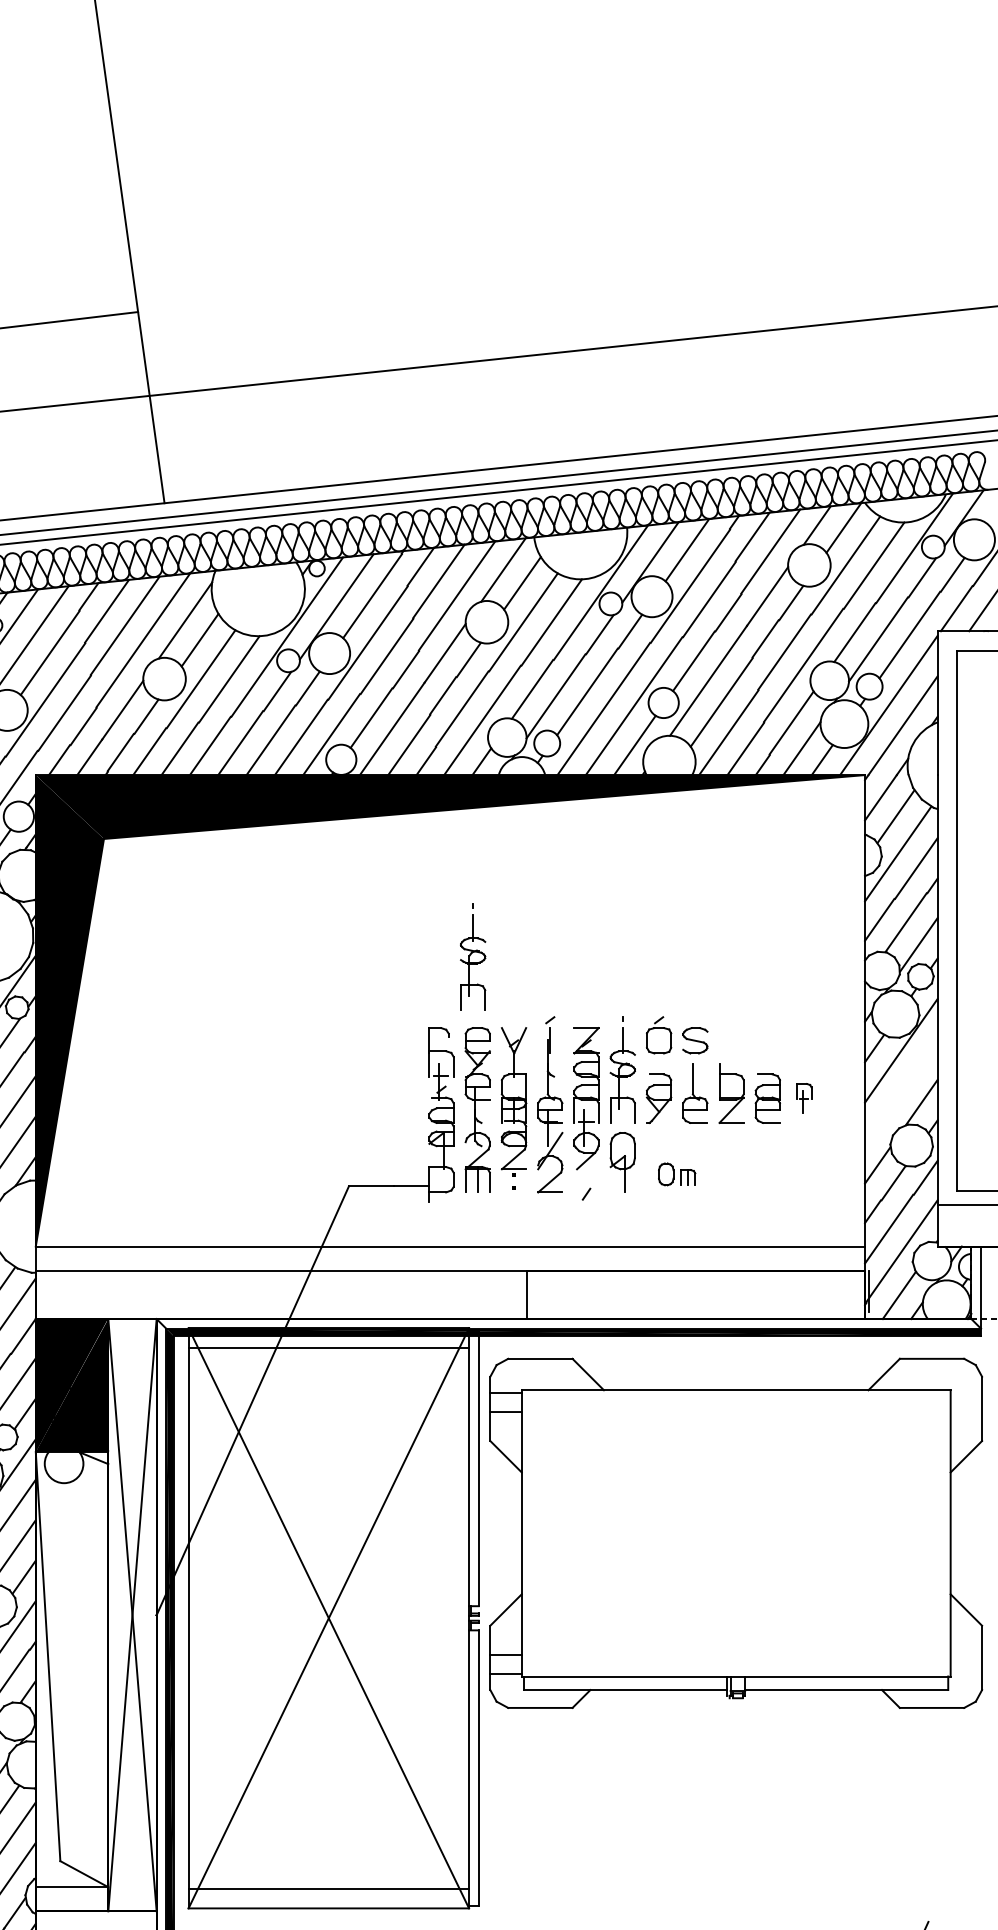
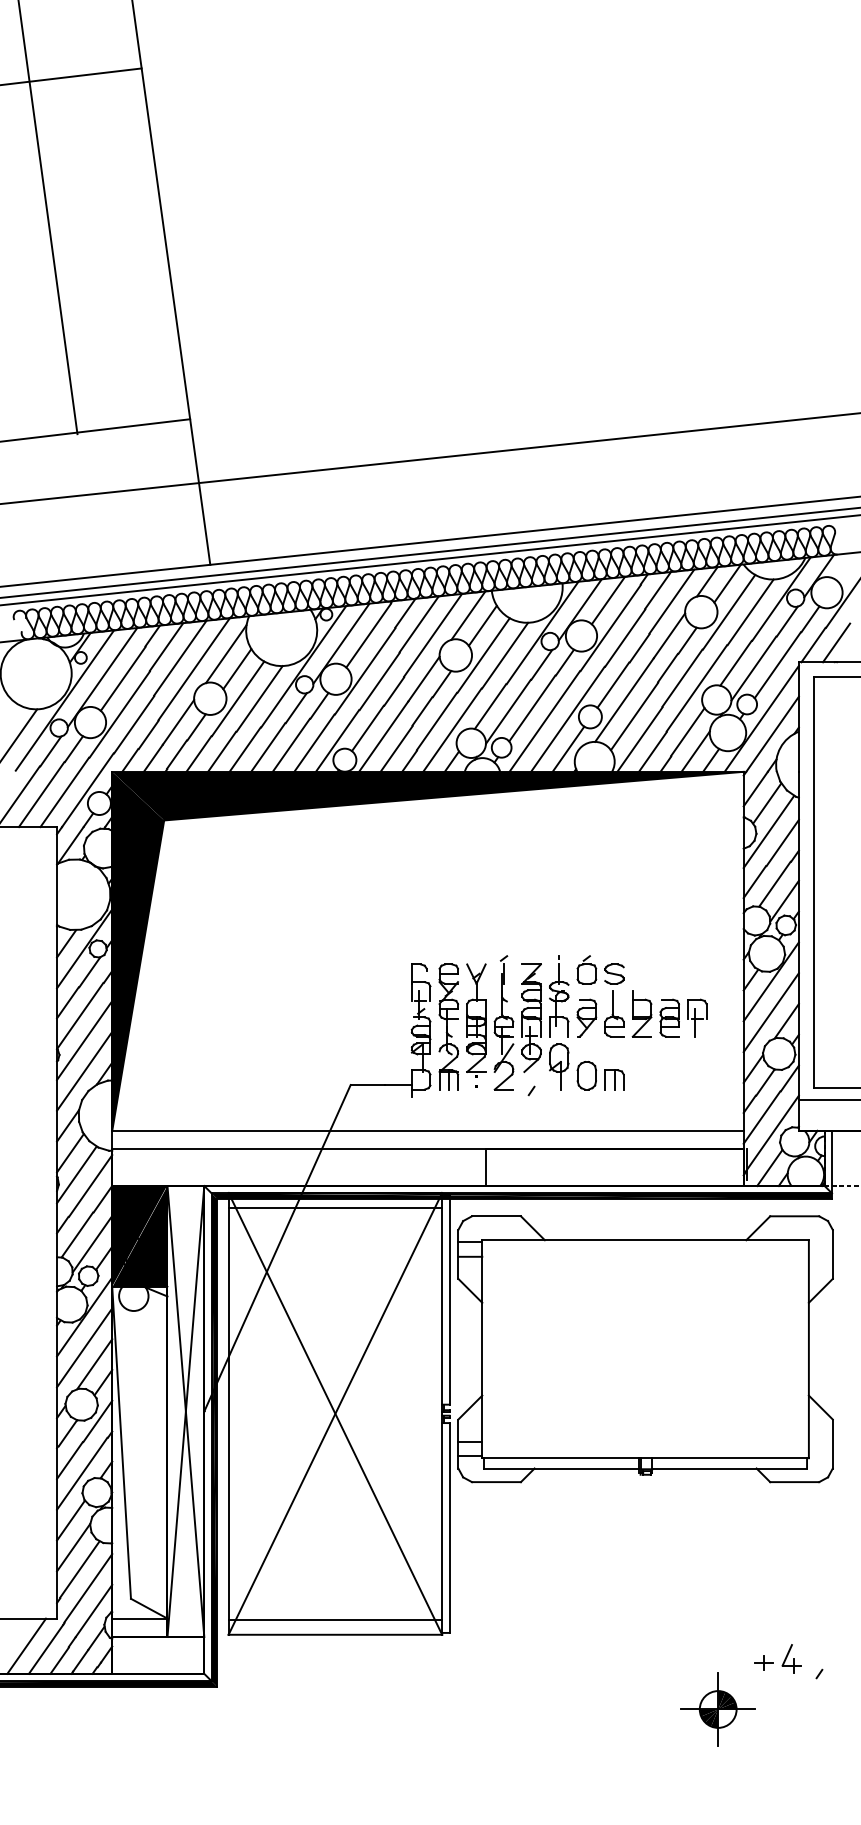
part: (473, 957) -> (445, 910), removed
line: (900, 1091) -> (770, 1012), added
part: (804, 1097) -> (697, 1017), size x1.67
part: (676, 1173) -> (600, 1075), size x1.67

